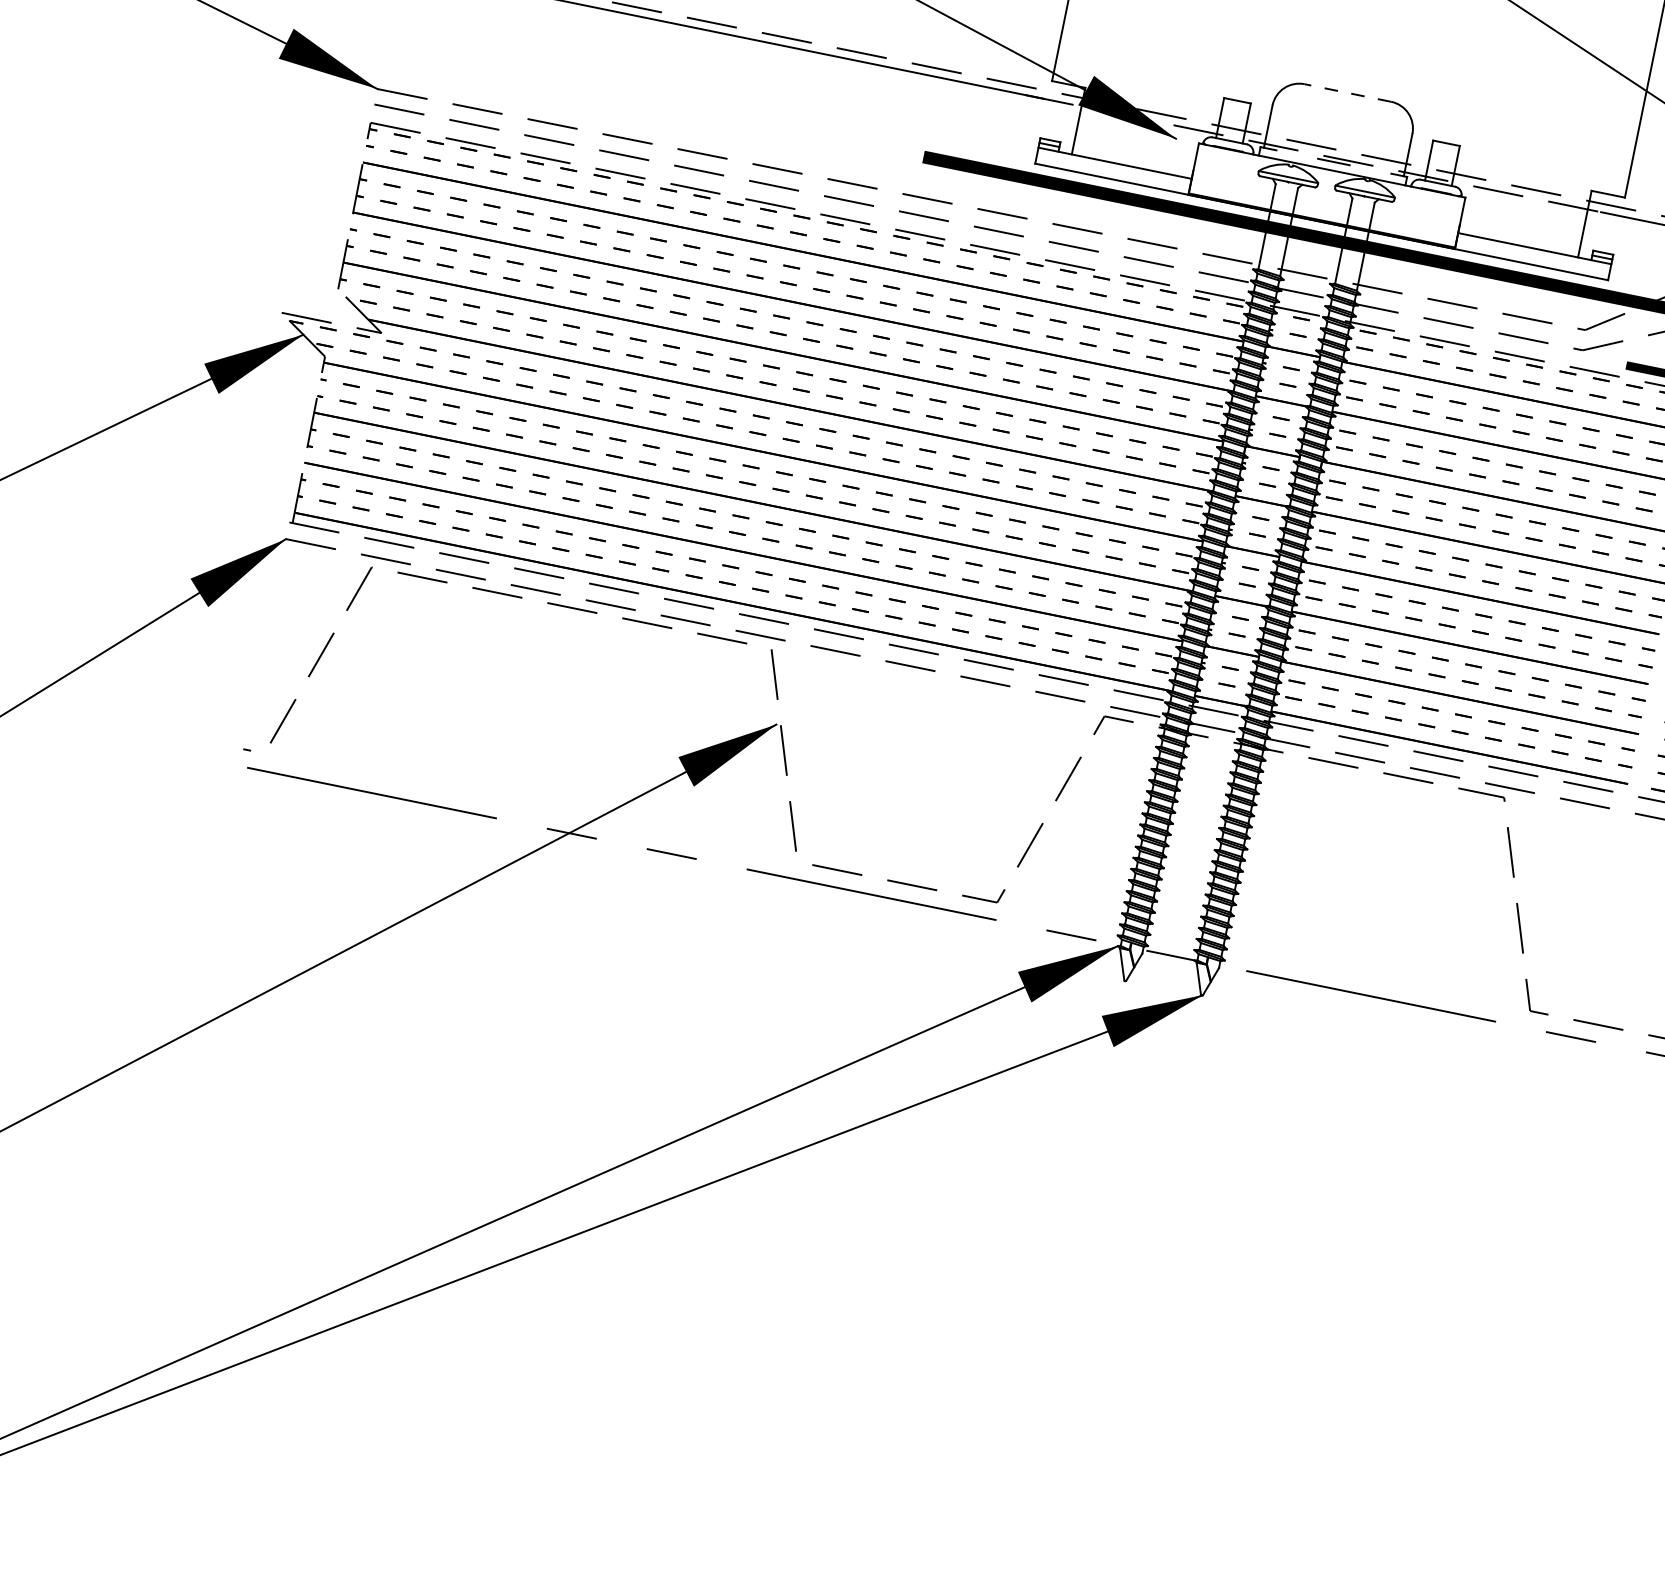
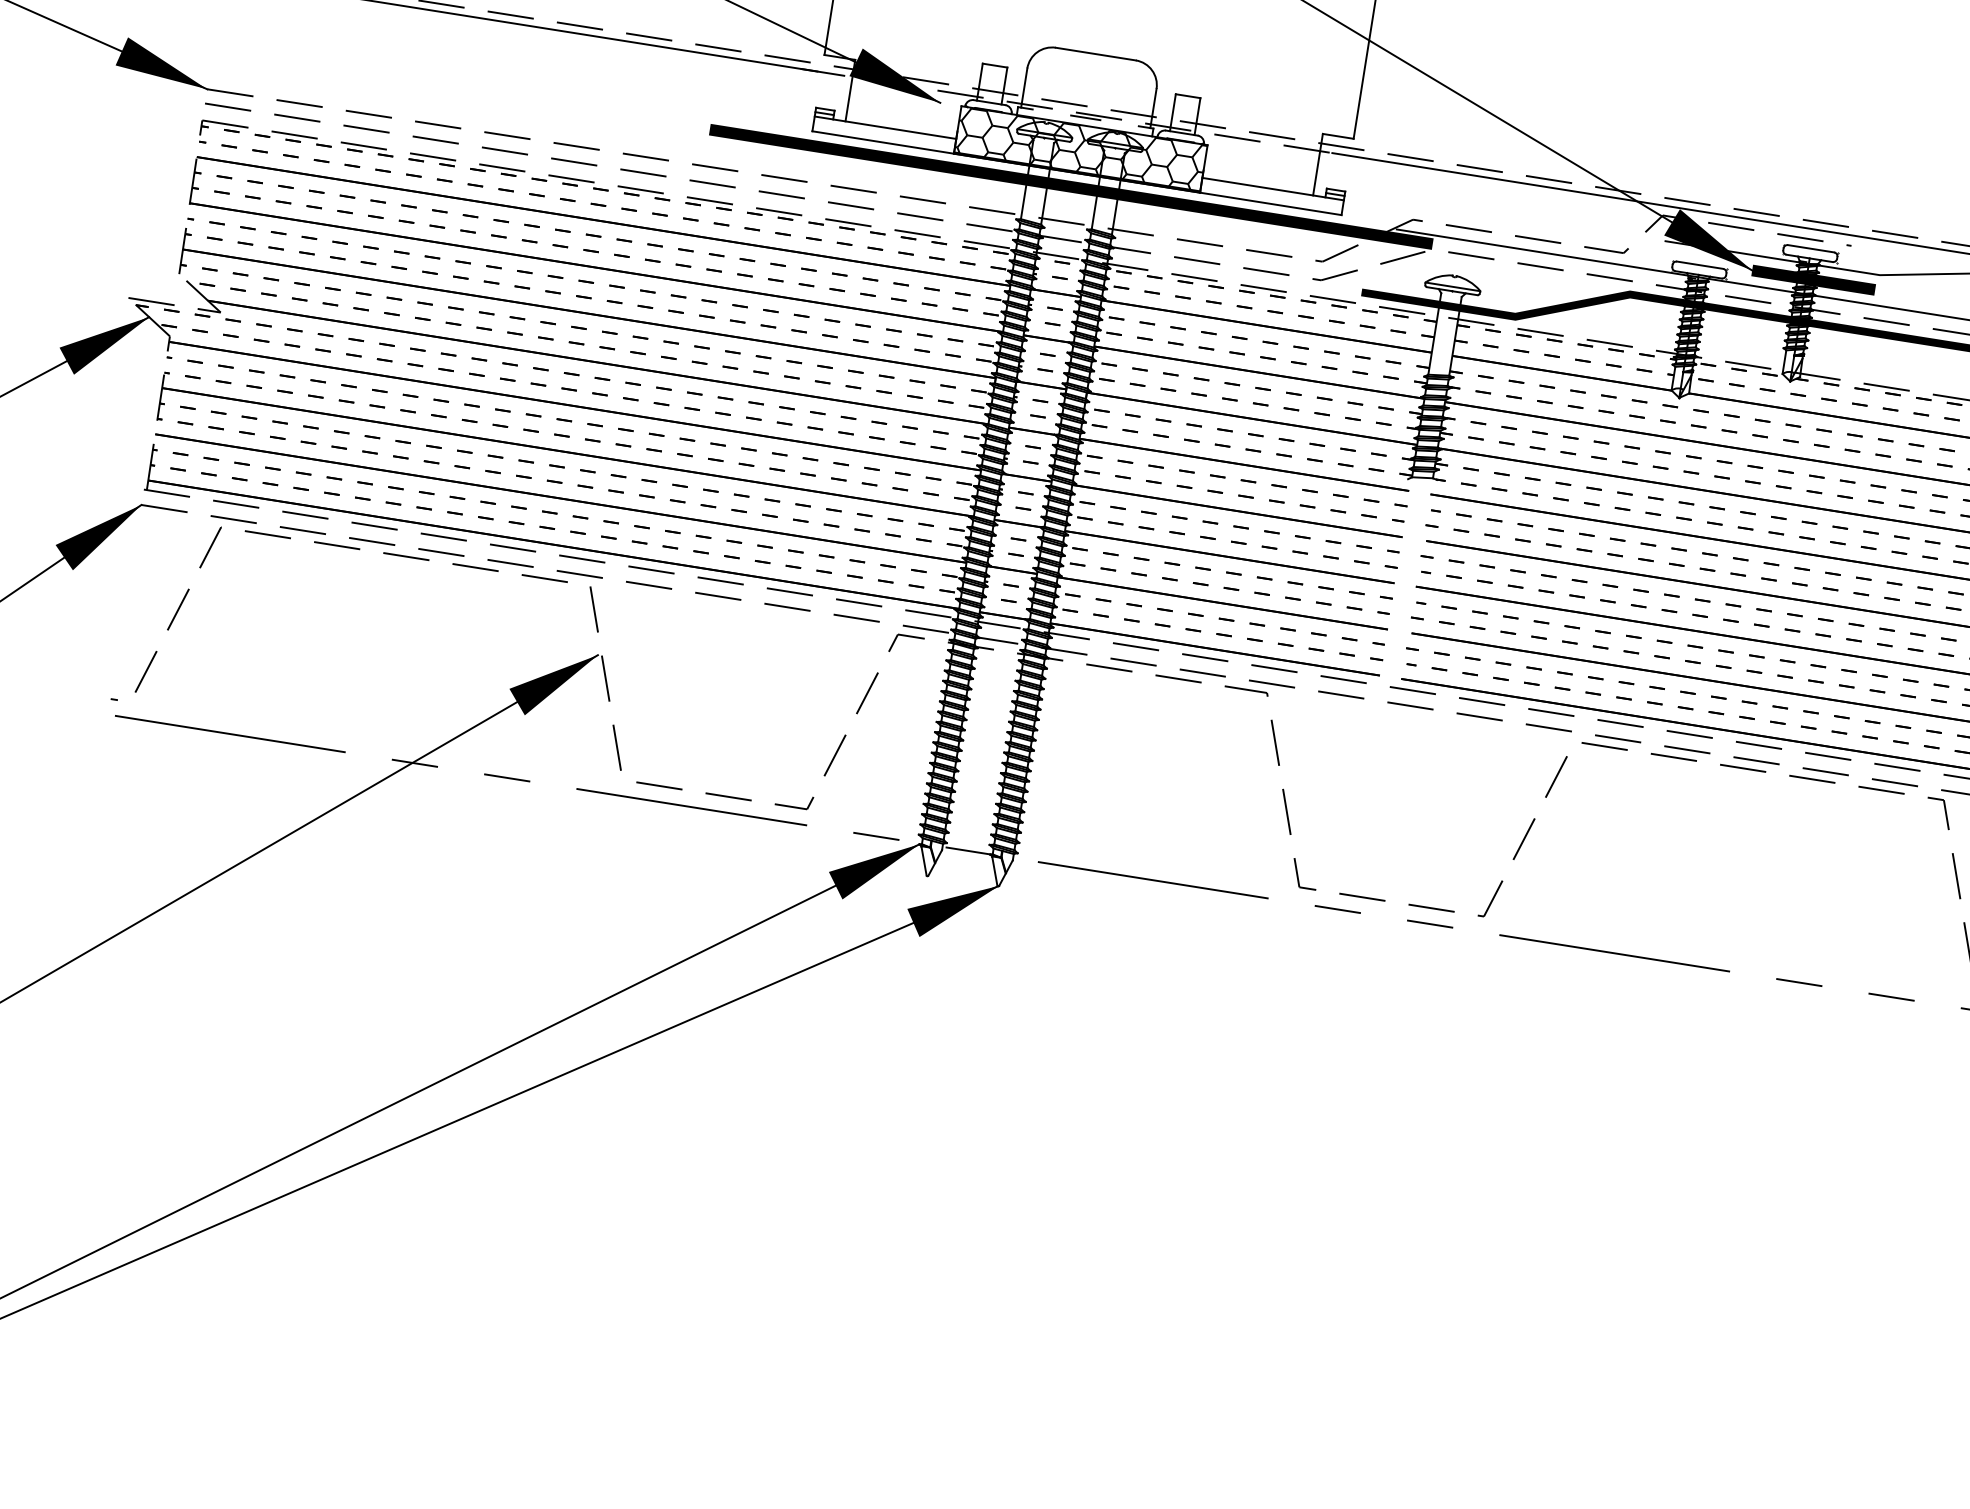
line: (1347, 93) -> (1095, 54), dashed -> solid
hatch: (1327, 195) -> (1081, 148), added

